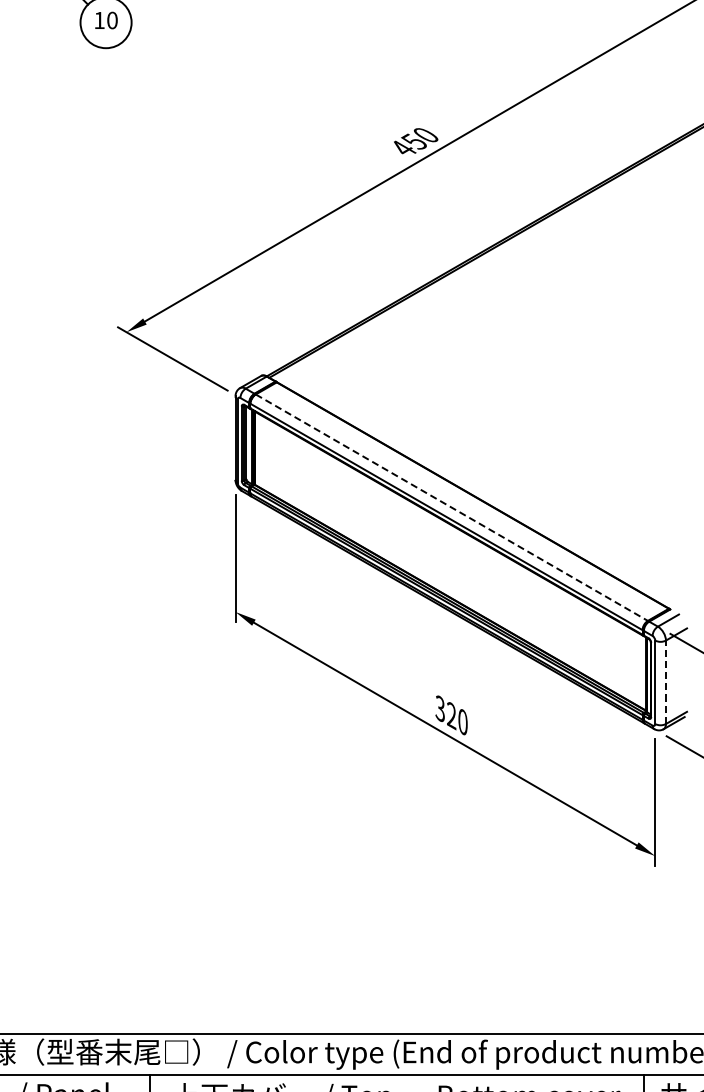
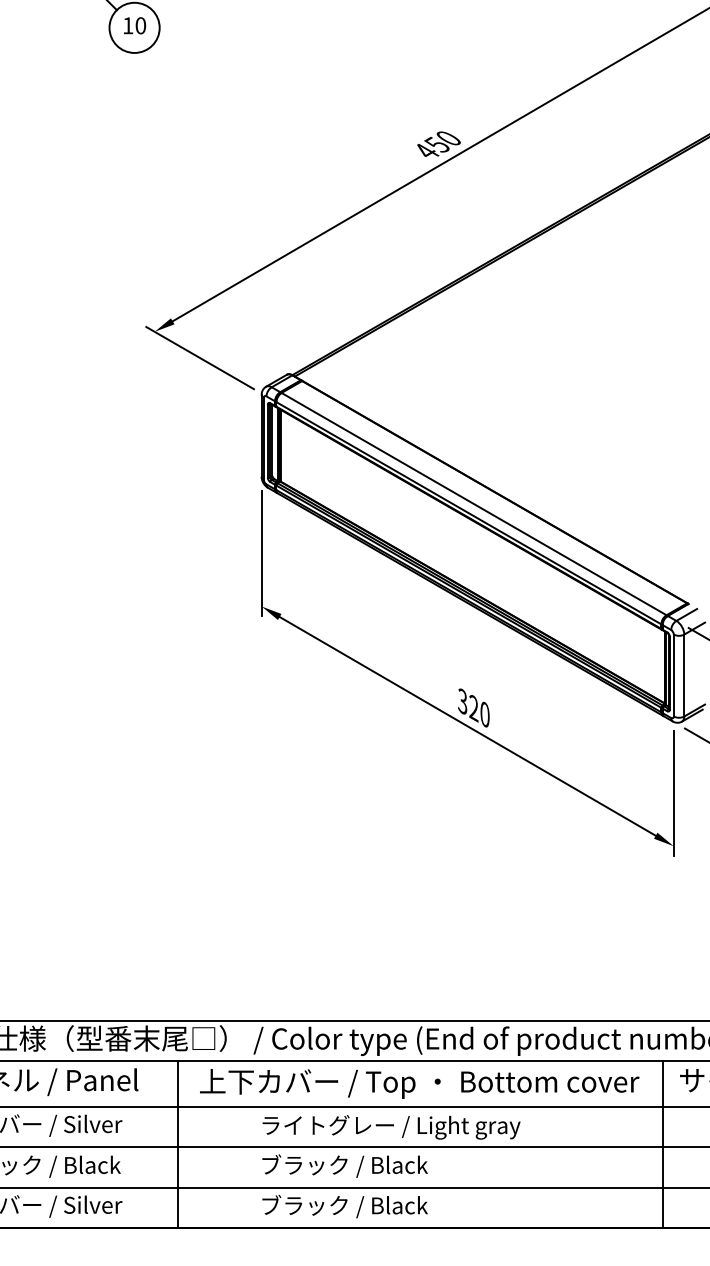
line: (452, 508) -> (474, 504), dashed -> solid
line: (666, 682) -> (684, 675), dashed -> solid

